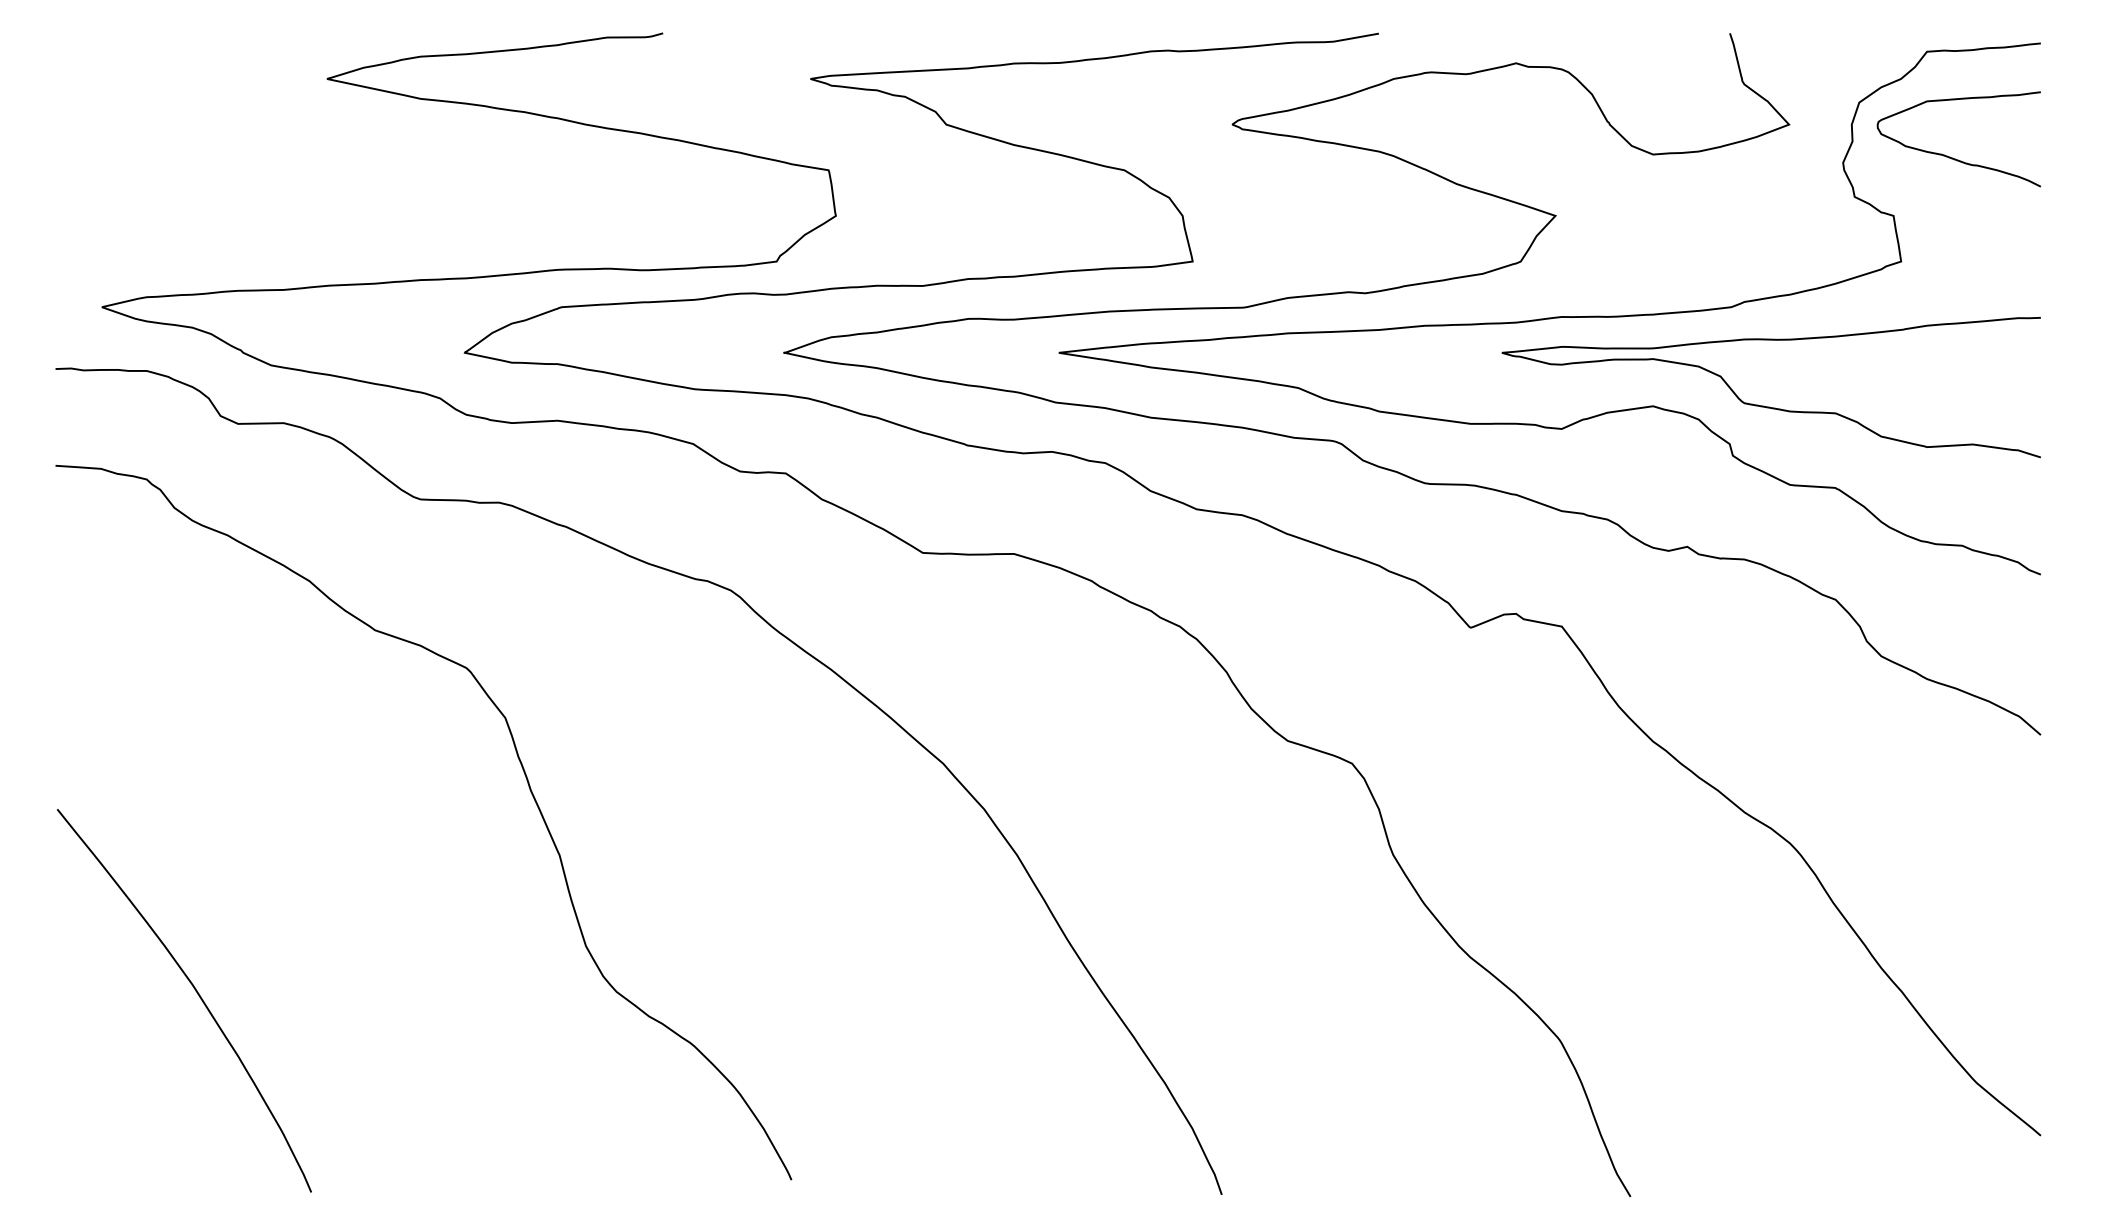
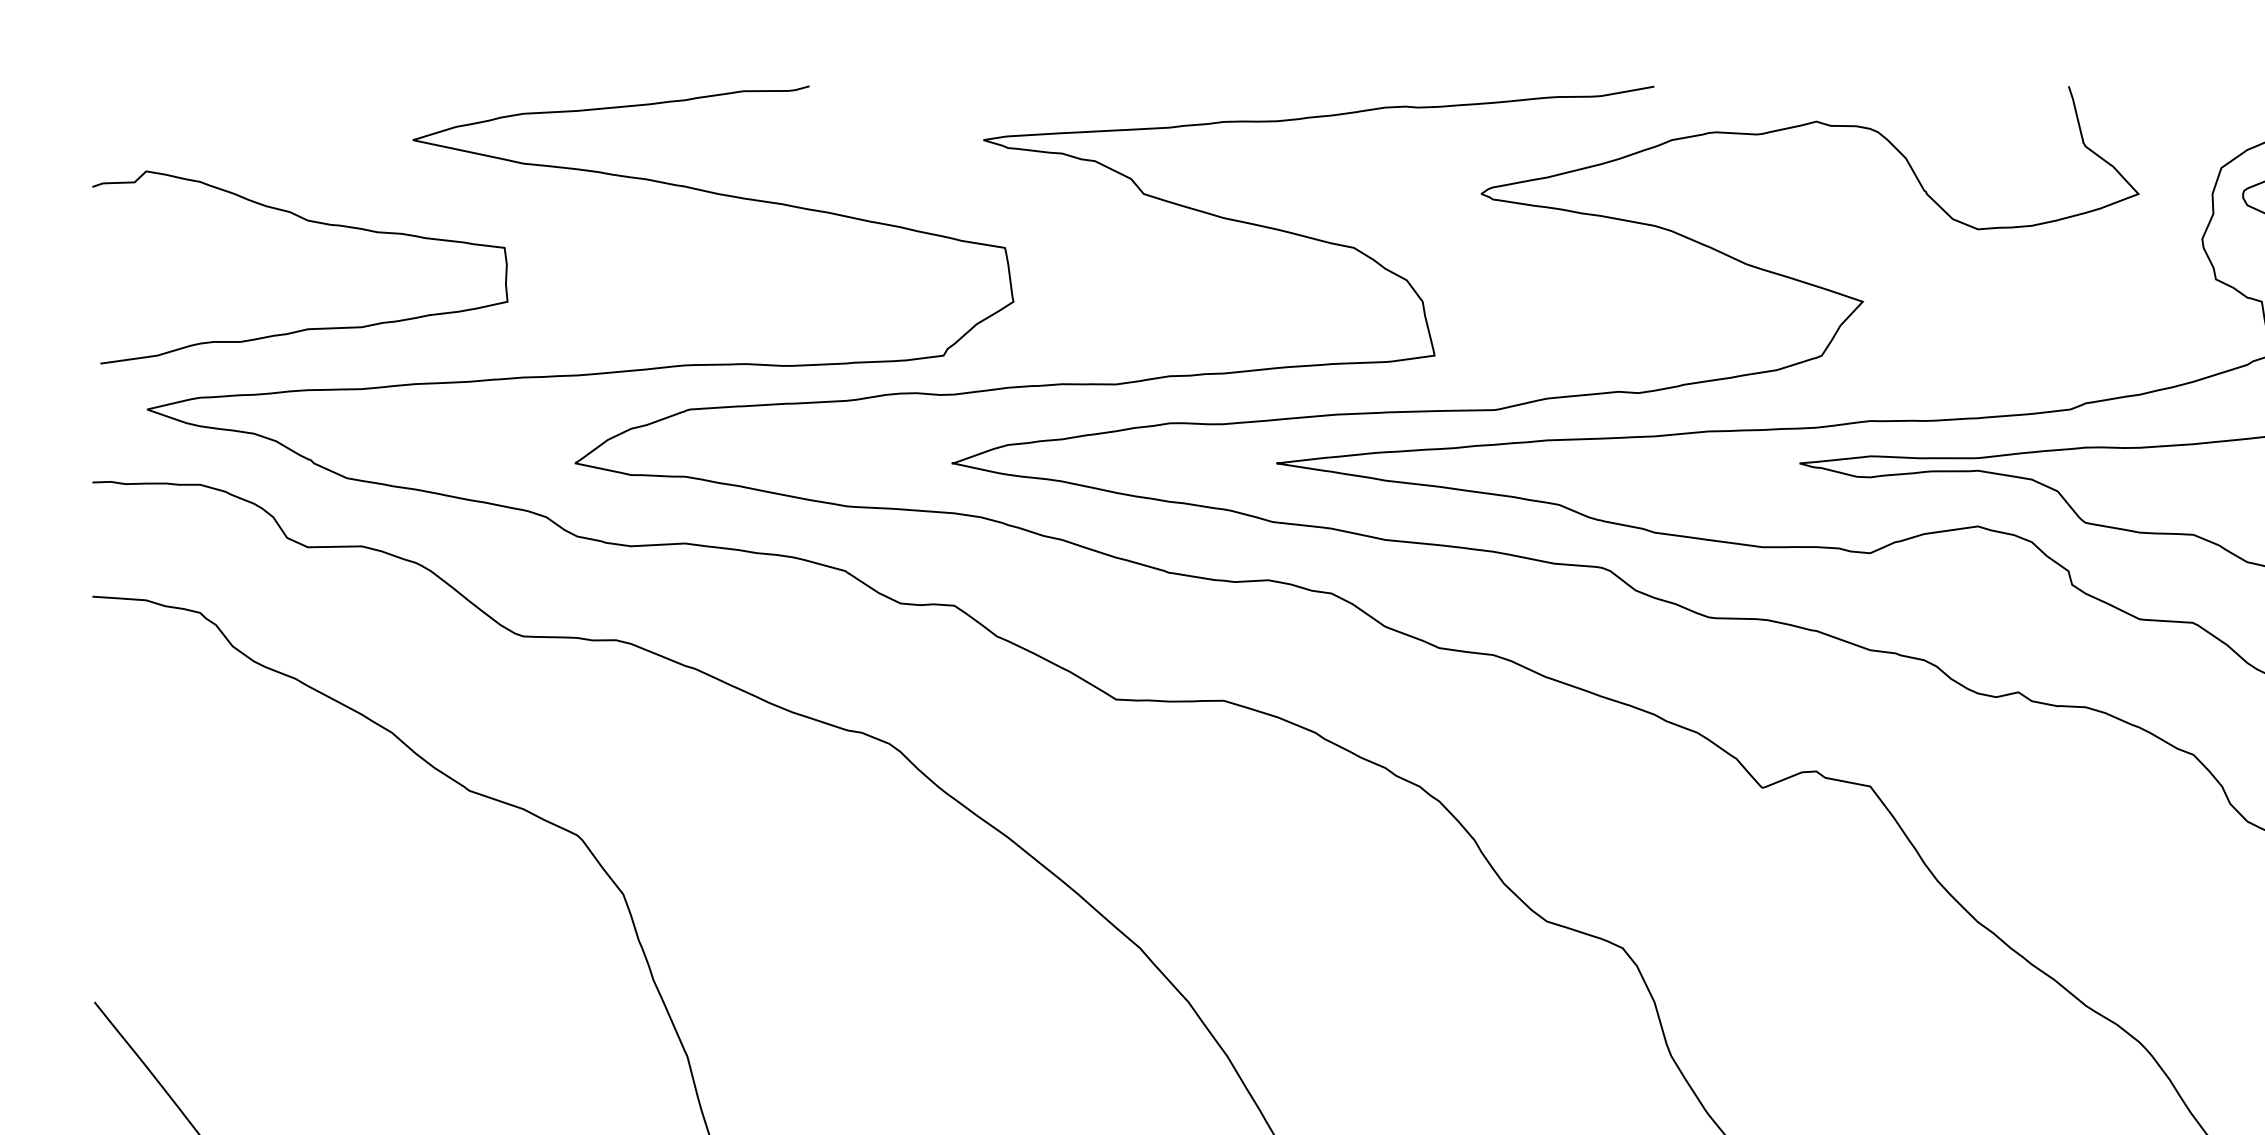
curve: (238, 148) -> (308, 222), added

